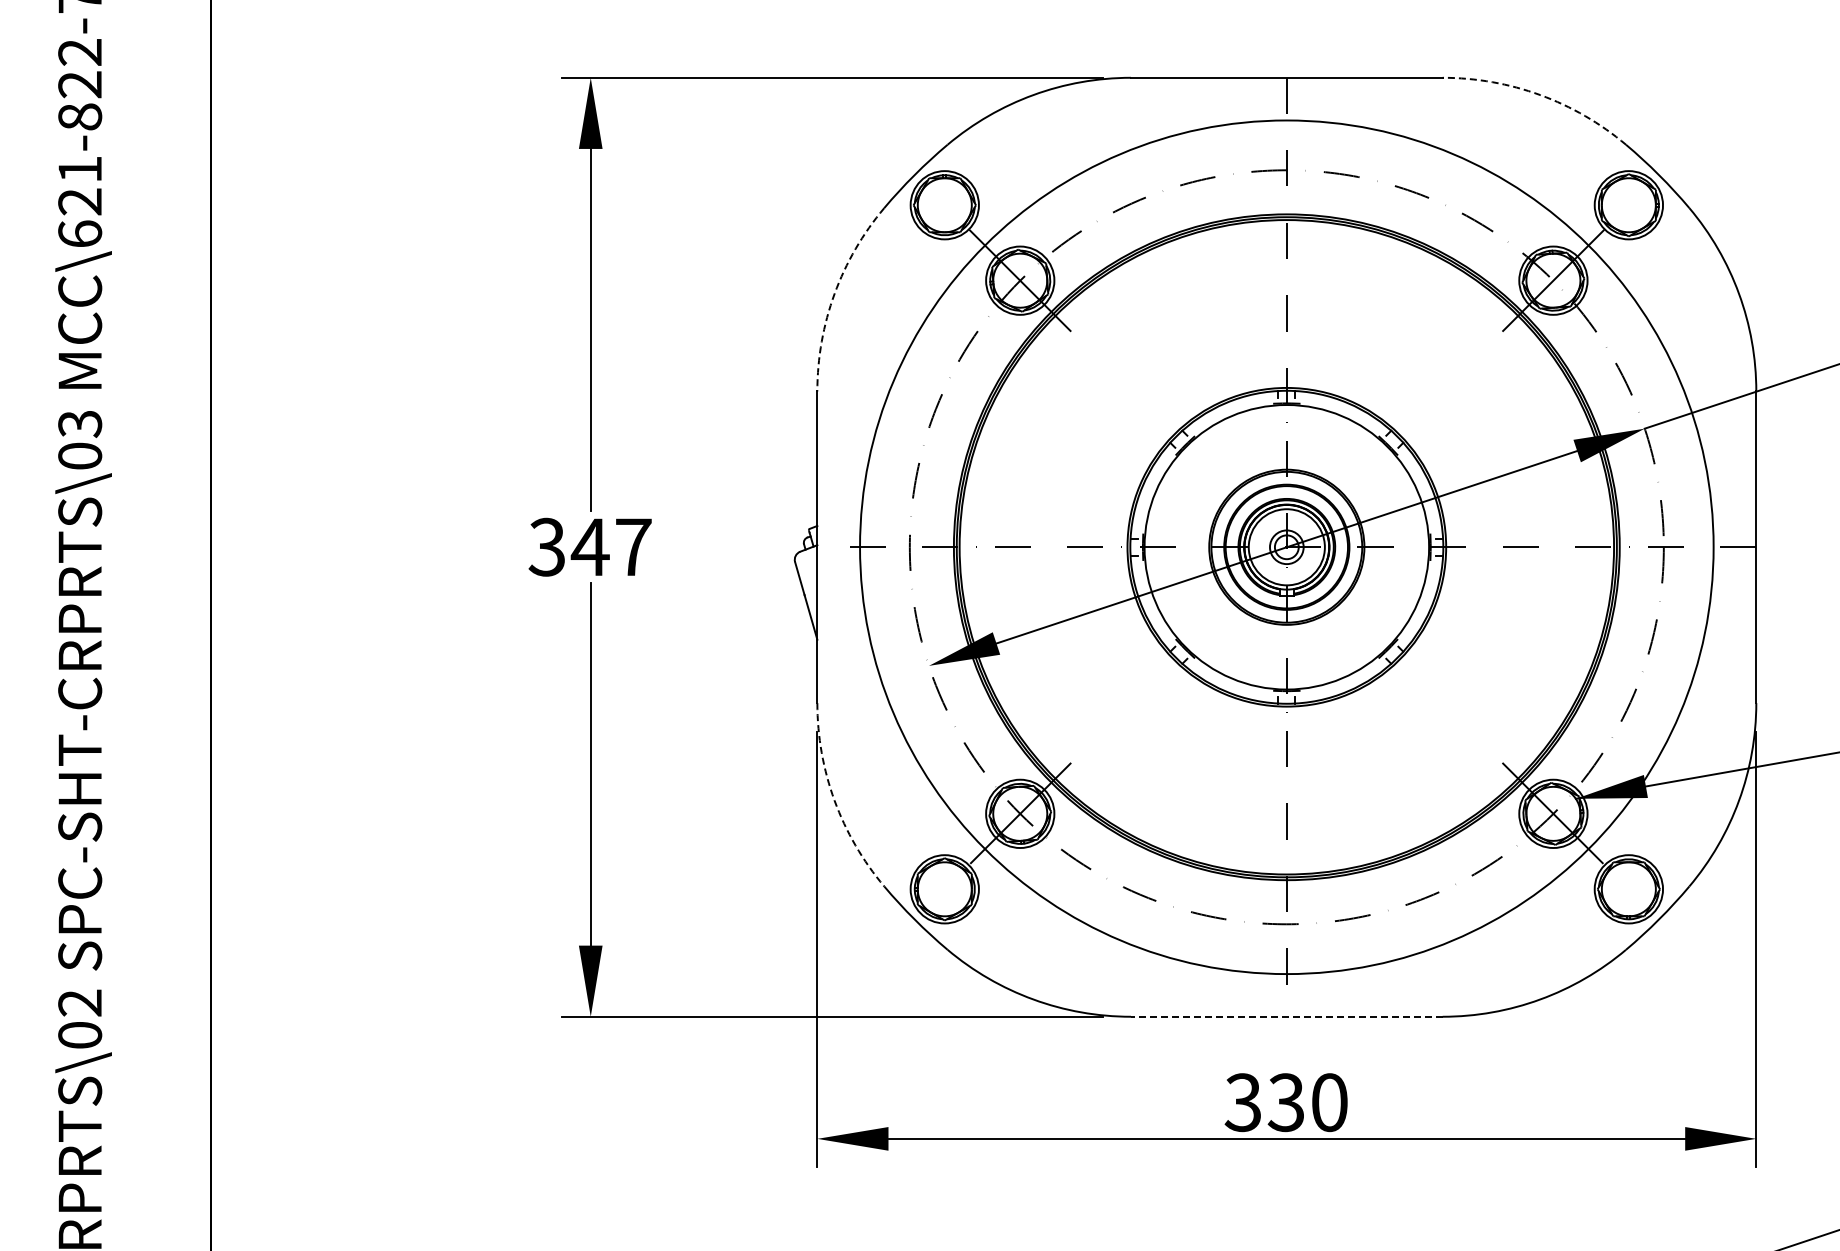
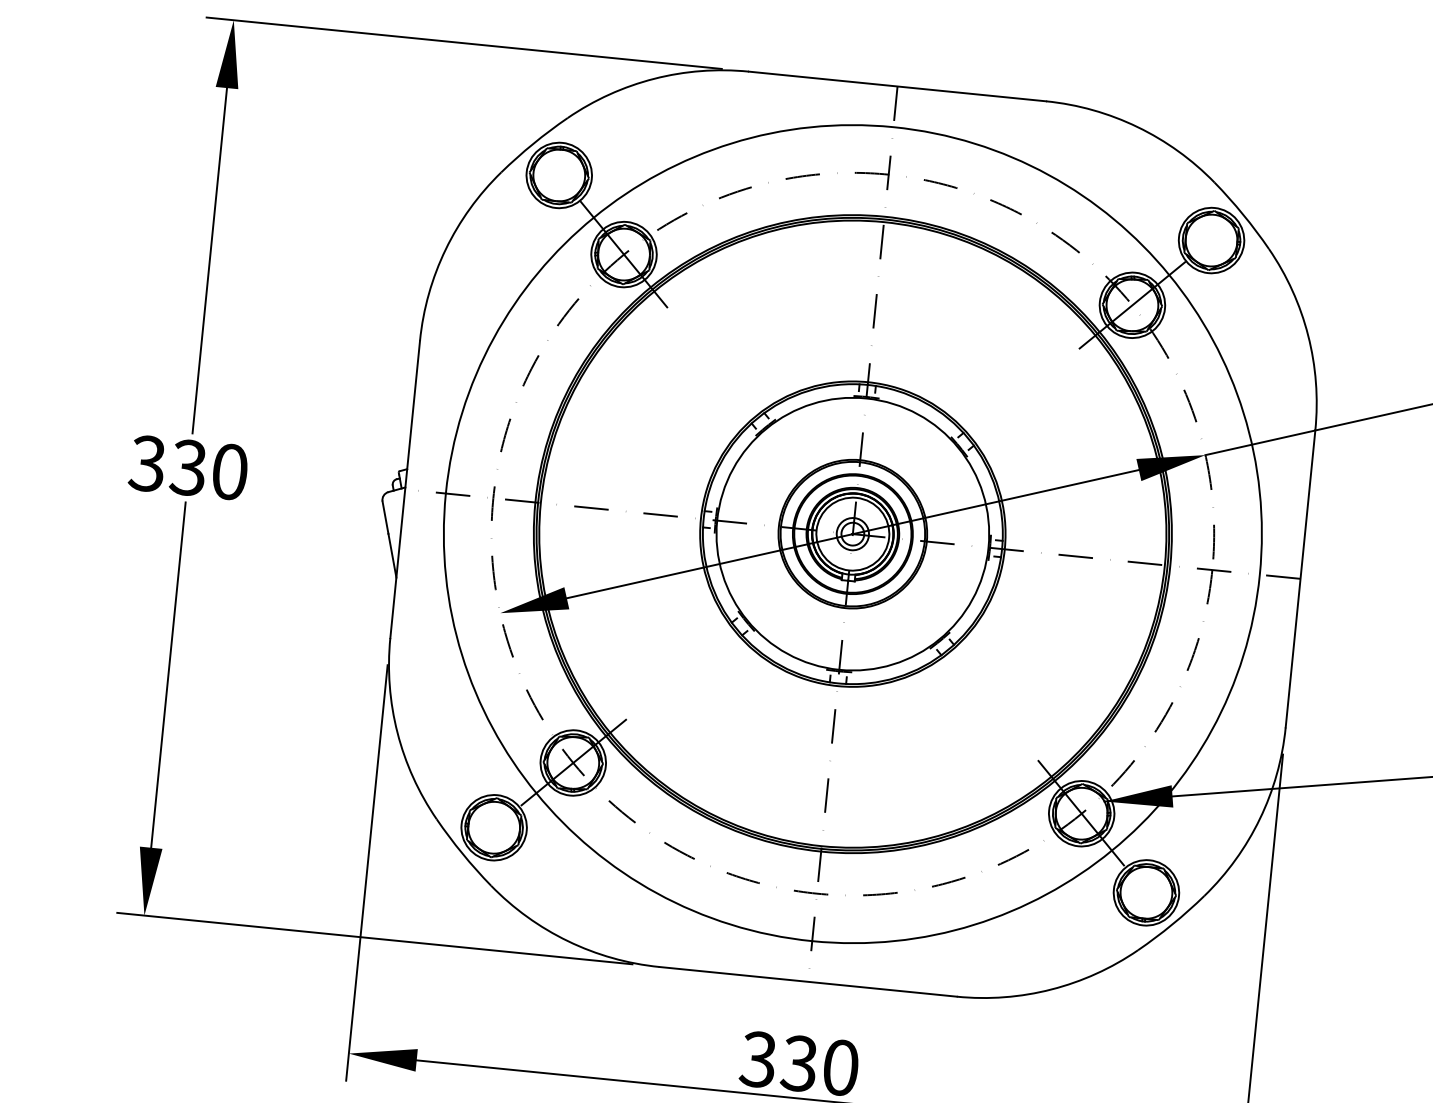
arc: (1540, 95) -> (1137, 127), dashed -> solid
arc: (834, 293) -> (445, 249), dashed -> solid
text: (610, 546) -> (208, 469), 347 -> 330
arc: (834, 800) -> (397, 732), dashed -> solid
line: (1286, 1016) -> (807, 981), dashed -> solid

